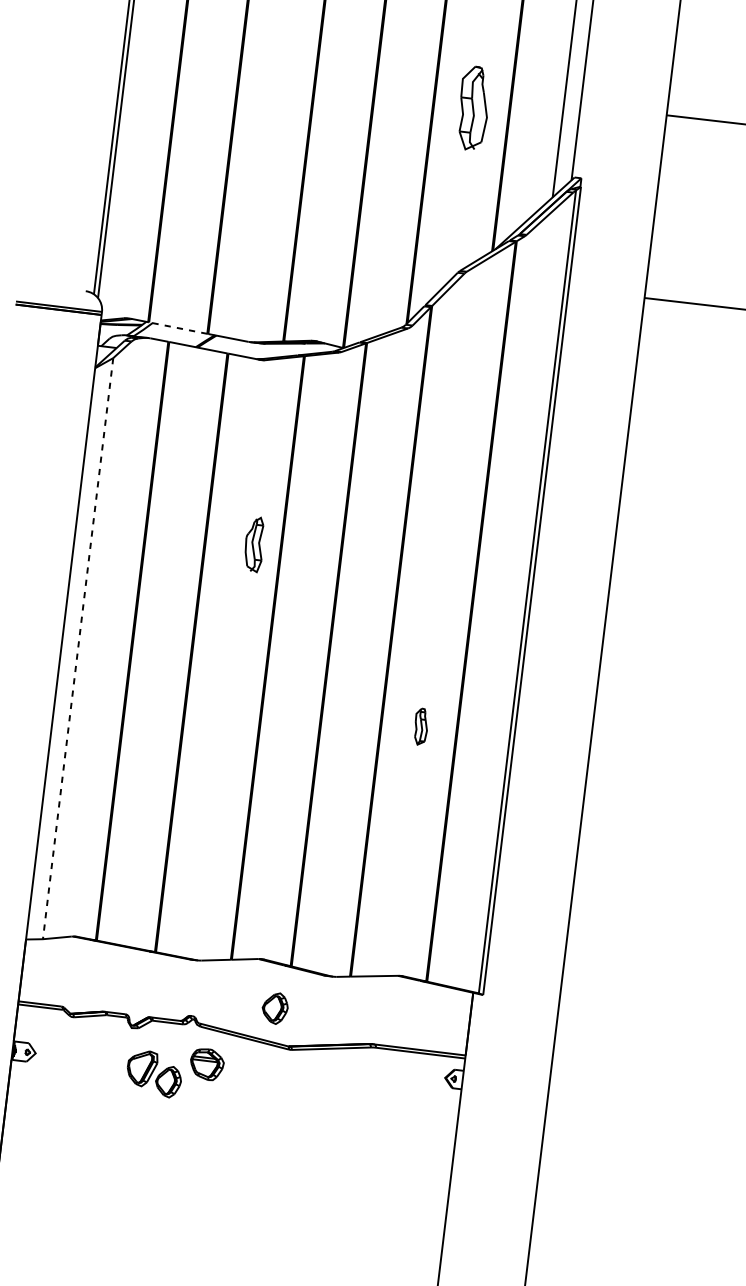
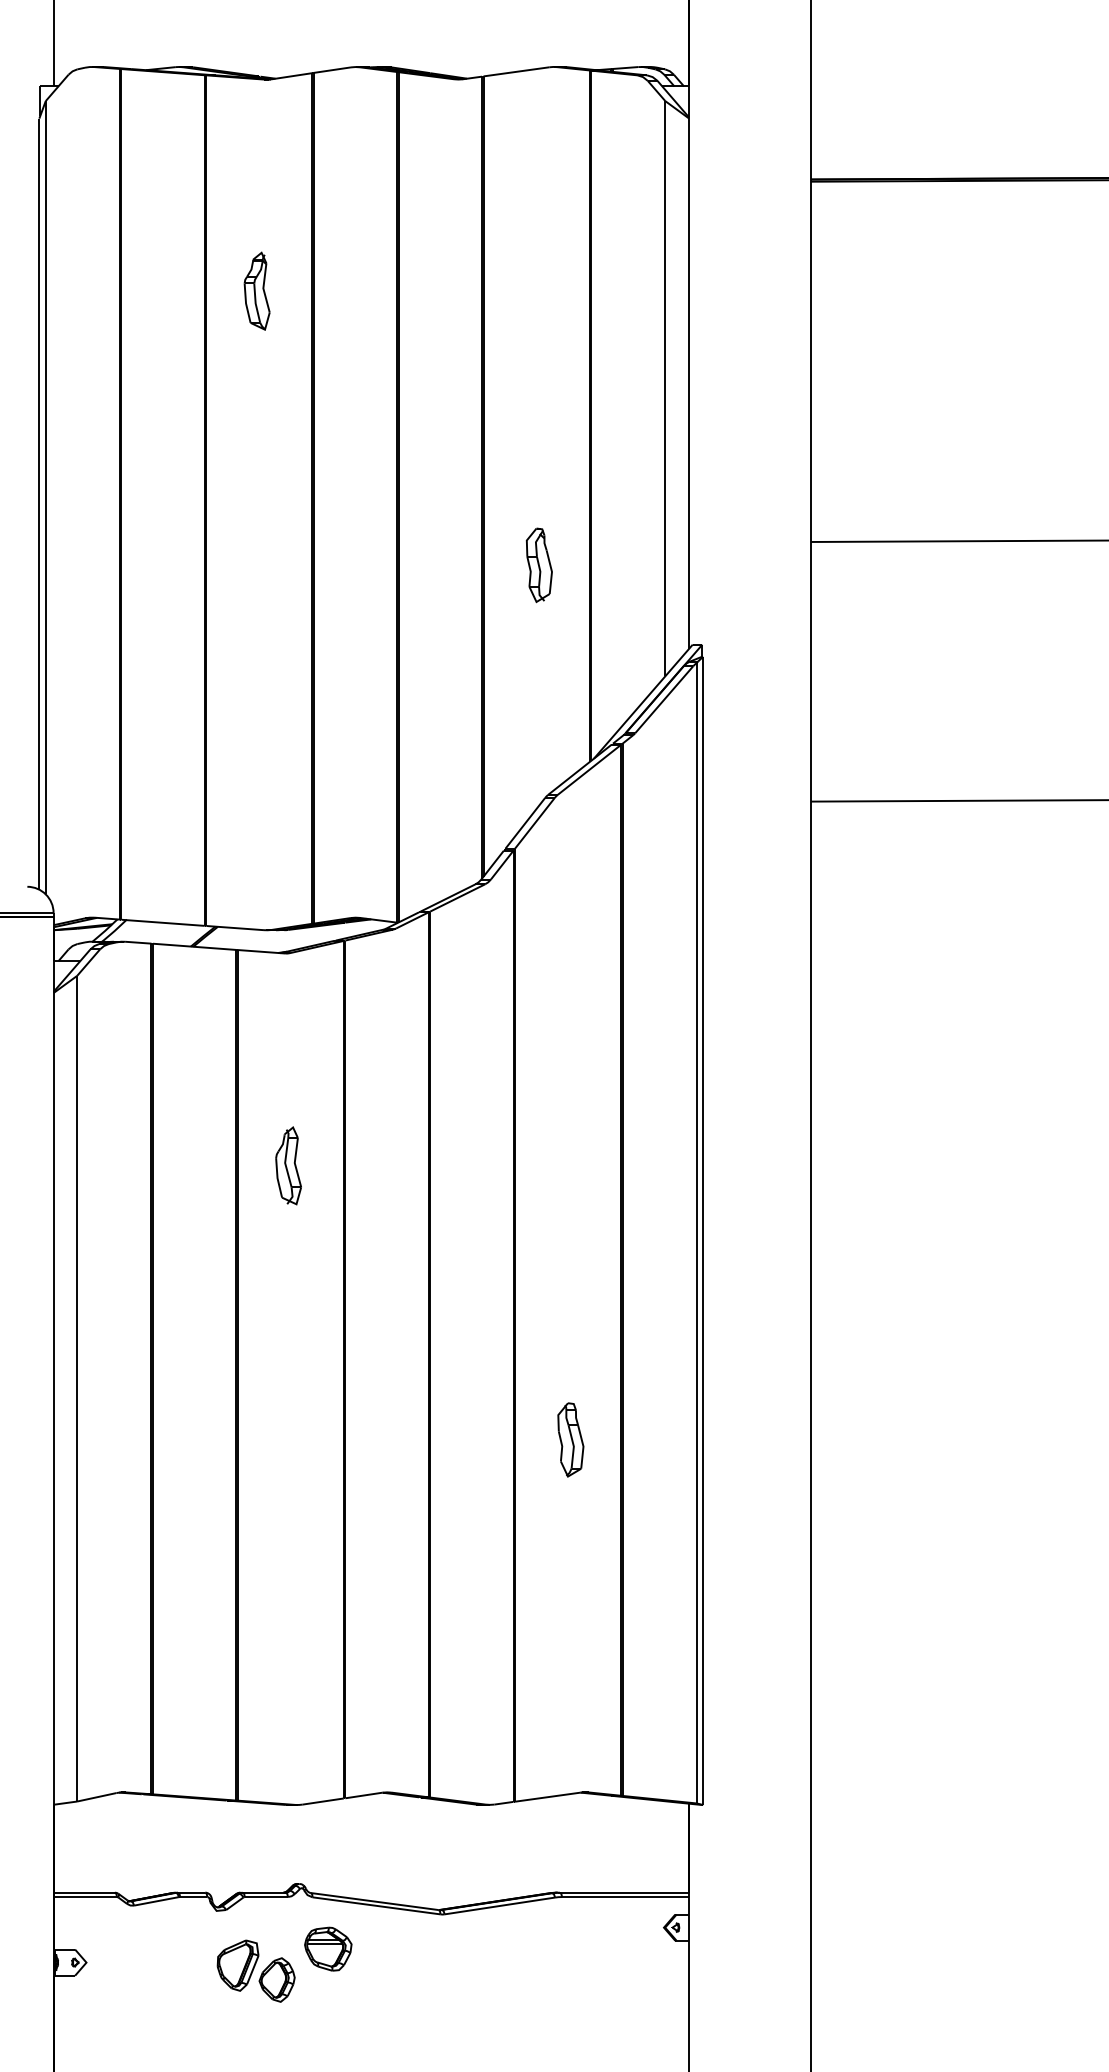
part: (472, 108) -> (538, 565), size x0.62
line: (178, 327) -> (163, 922), dashed -> solid
part: (254, 544) -> (288, 1165), moved
line: (78, 648) -> (77, 1388), dashed -> solid
part: (420, 726) -> (570, 1439), size x1.43
part: (274, 1007) -> (413, 1858), removed

